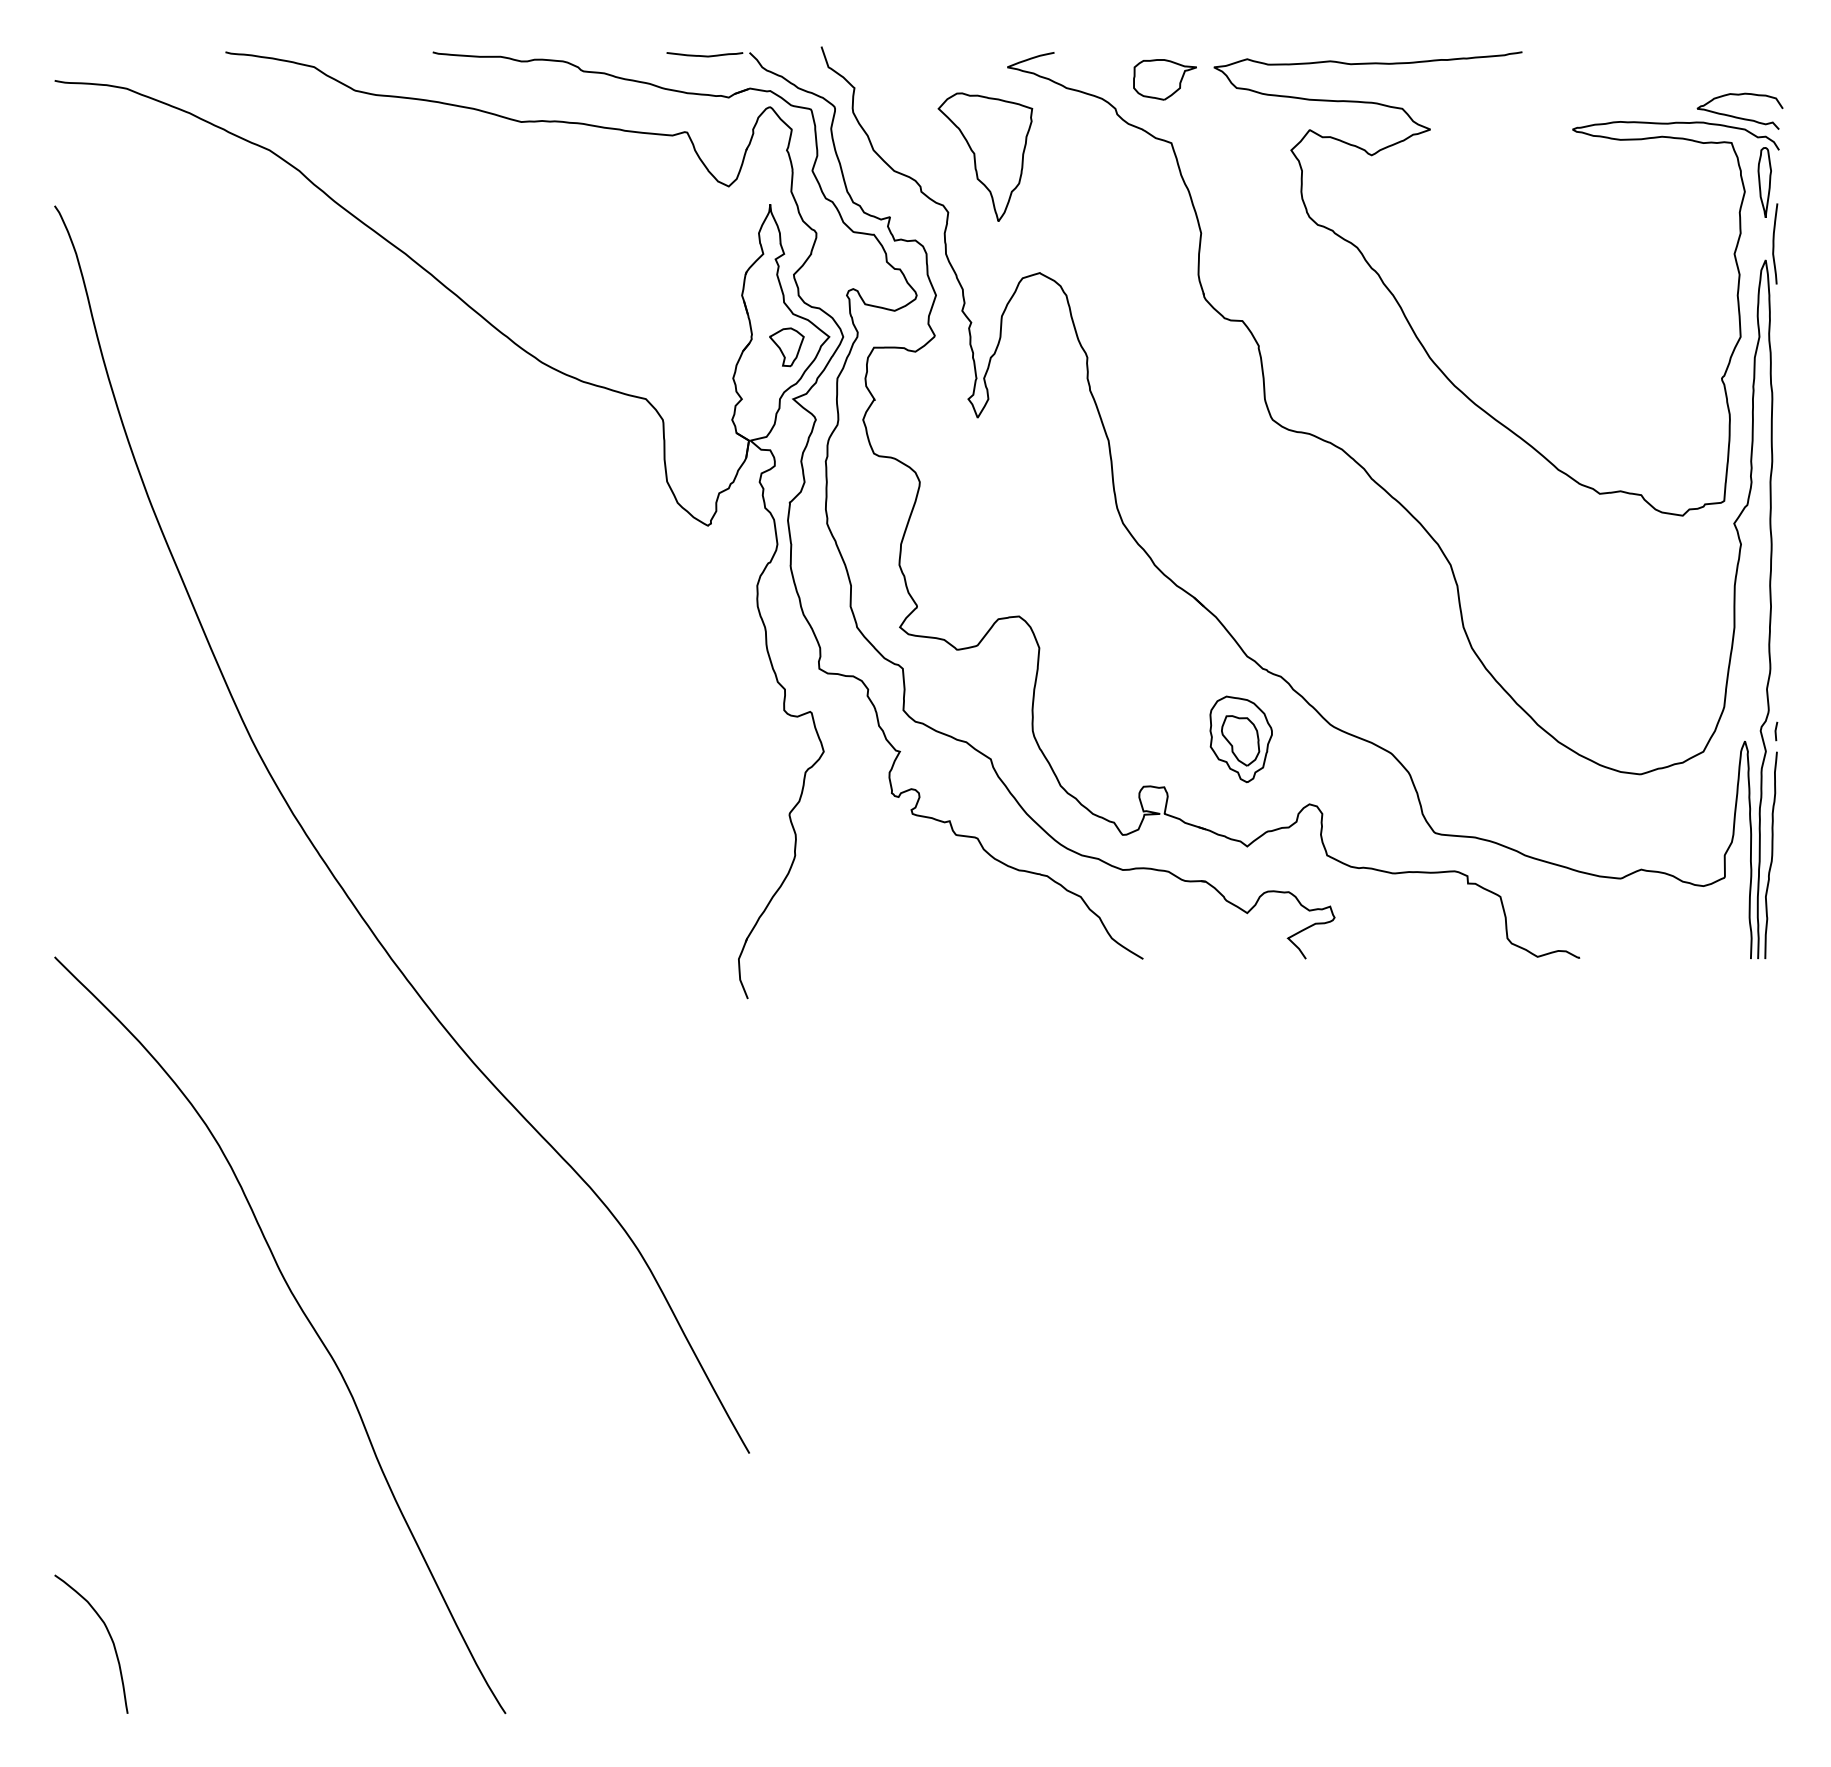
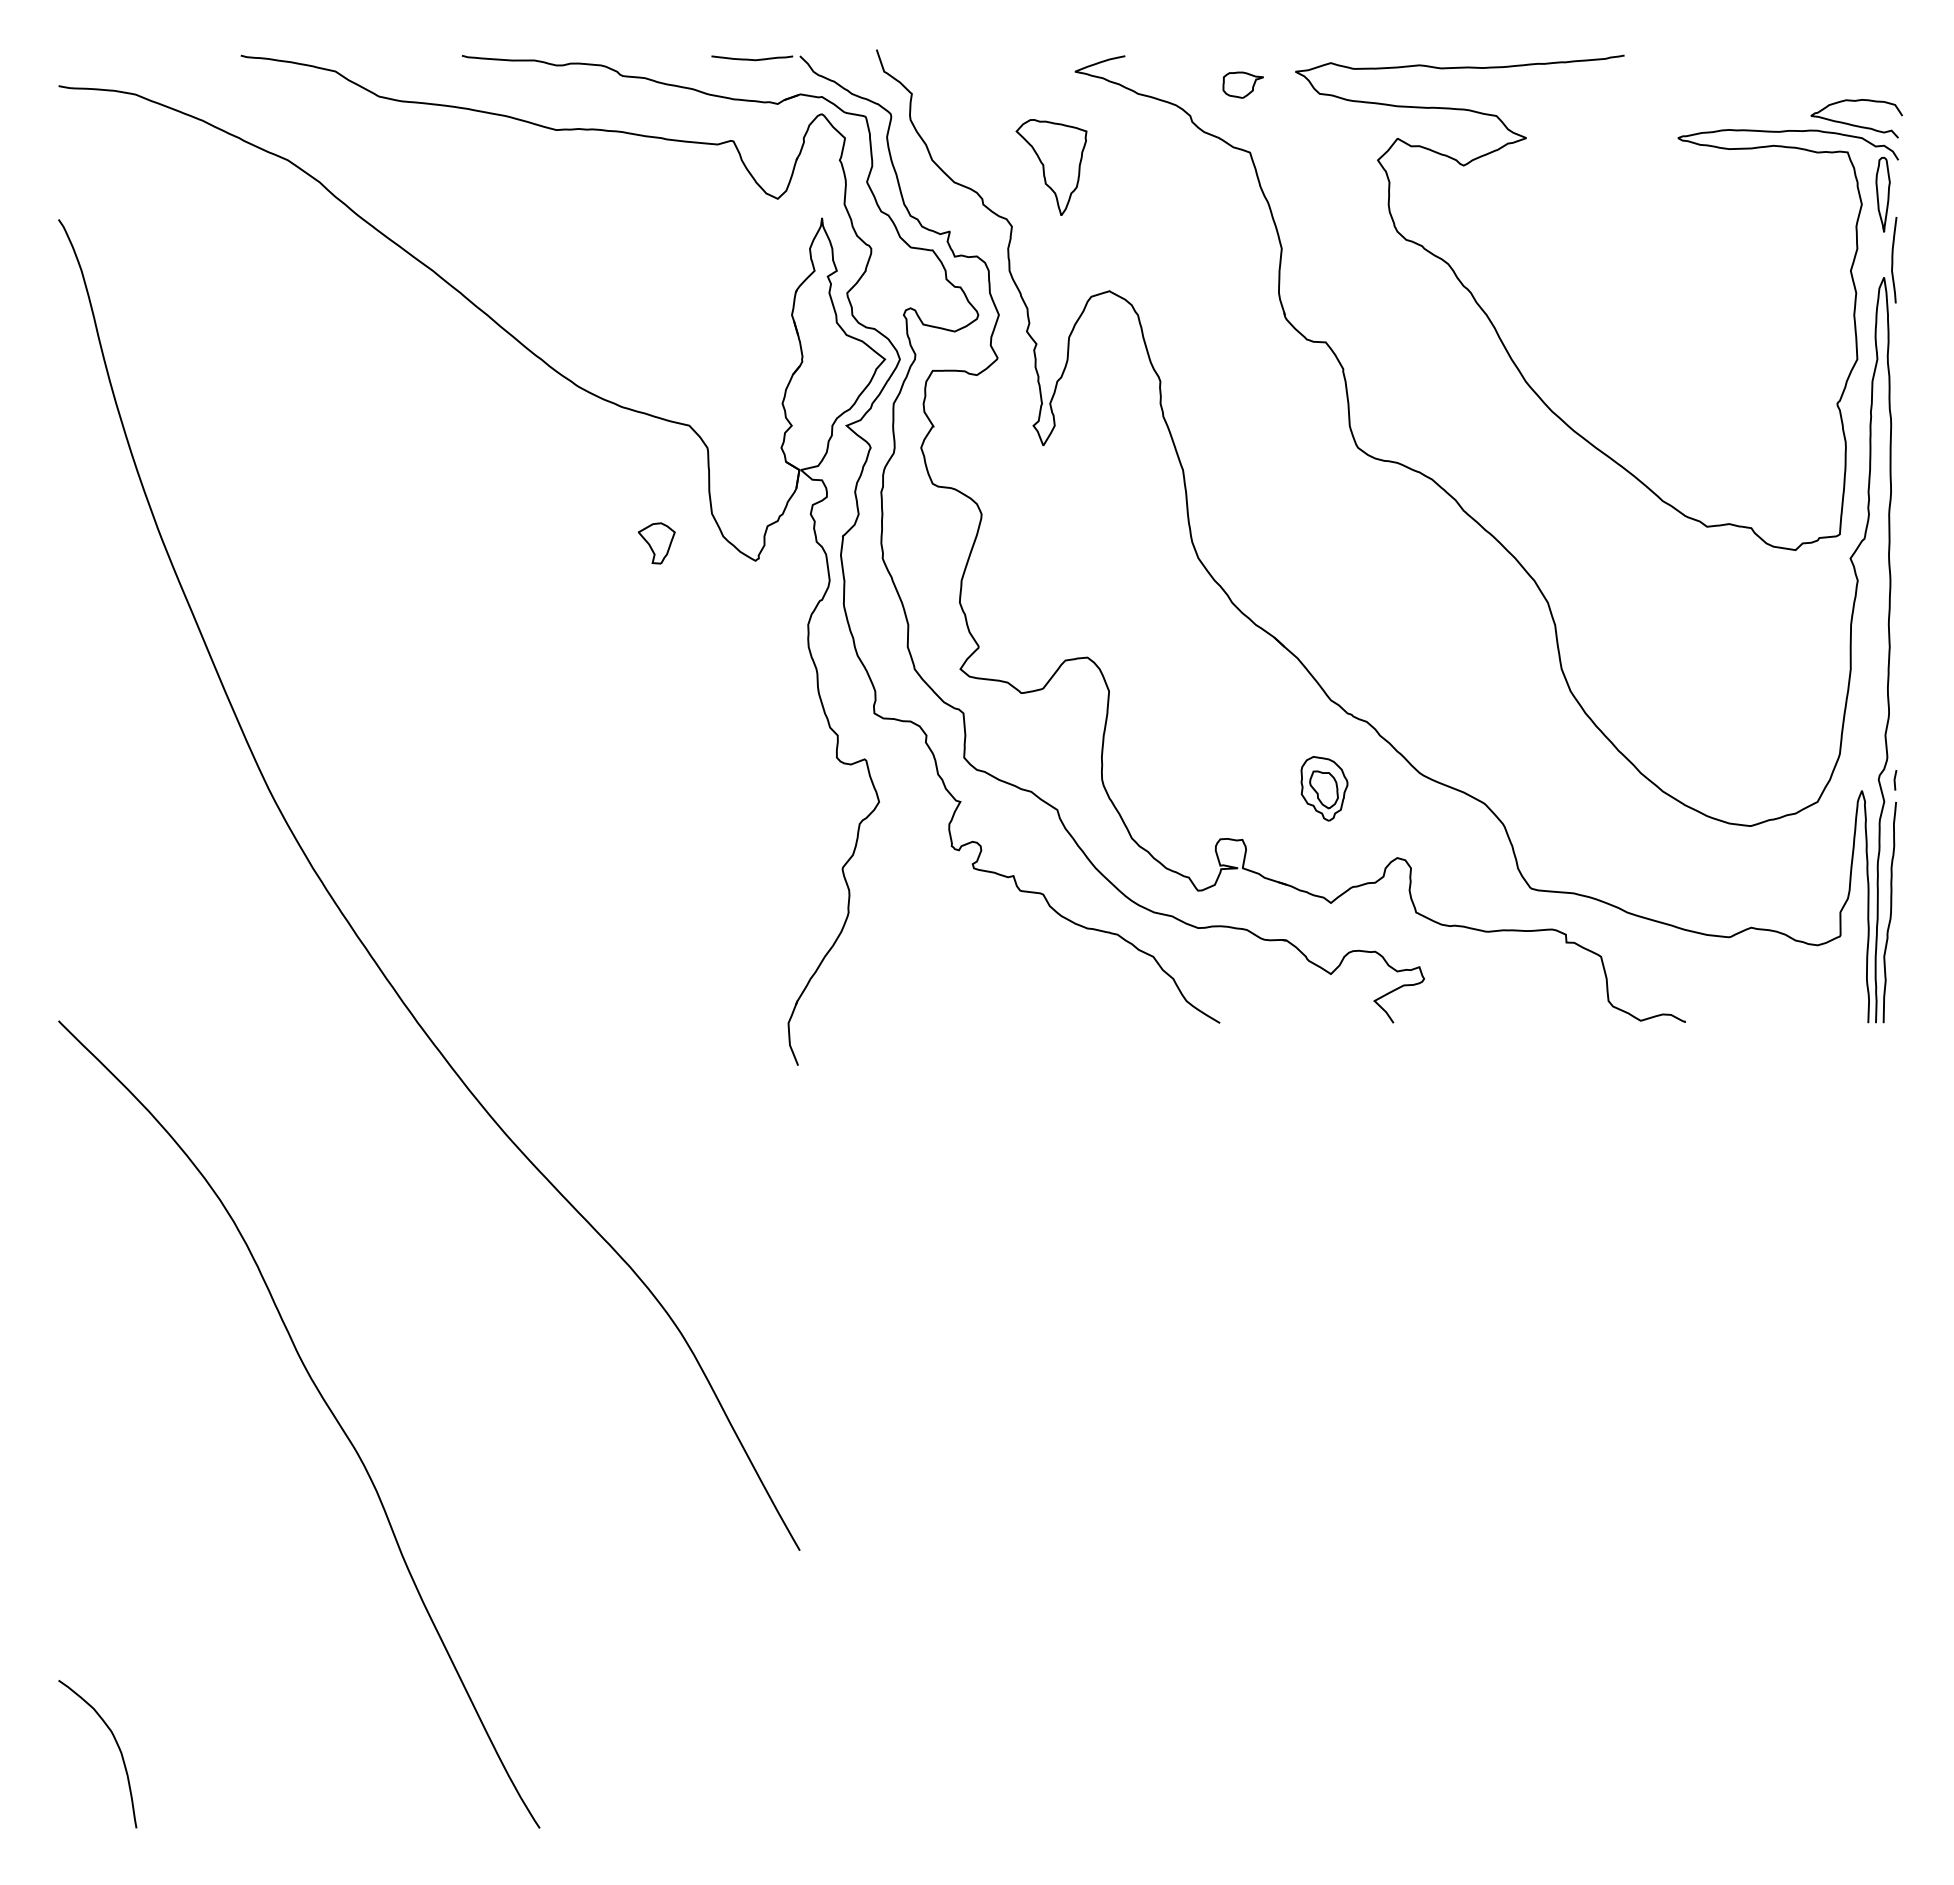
part: (1165, 80) -> (1243, 85), size x0.6
part: (985, 157) -> (1051, 167), size x0.7
part: (786, 347) -> (656, 543), moved
part: (1241, 739) -> (1324, 788), size x0.7

